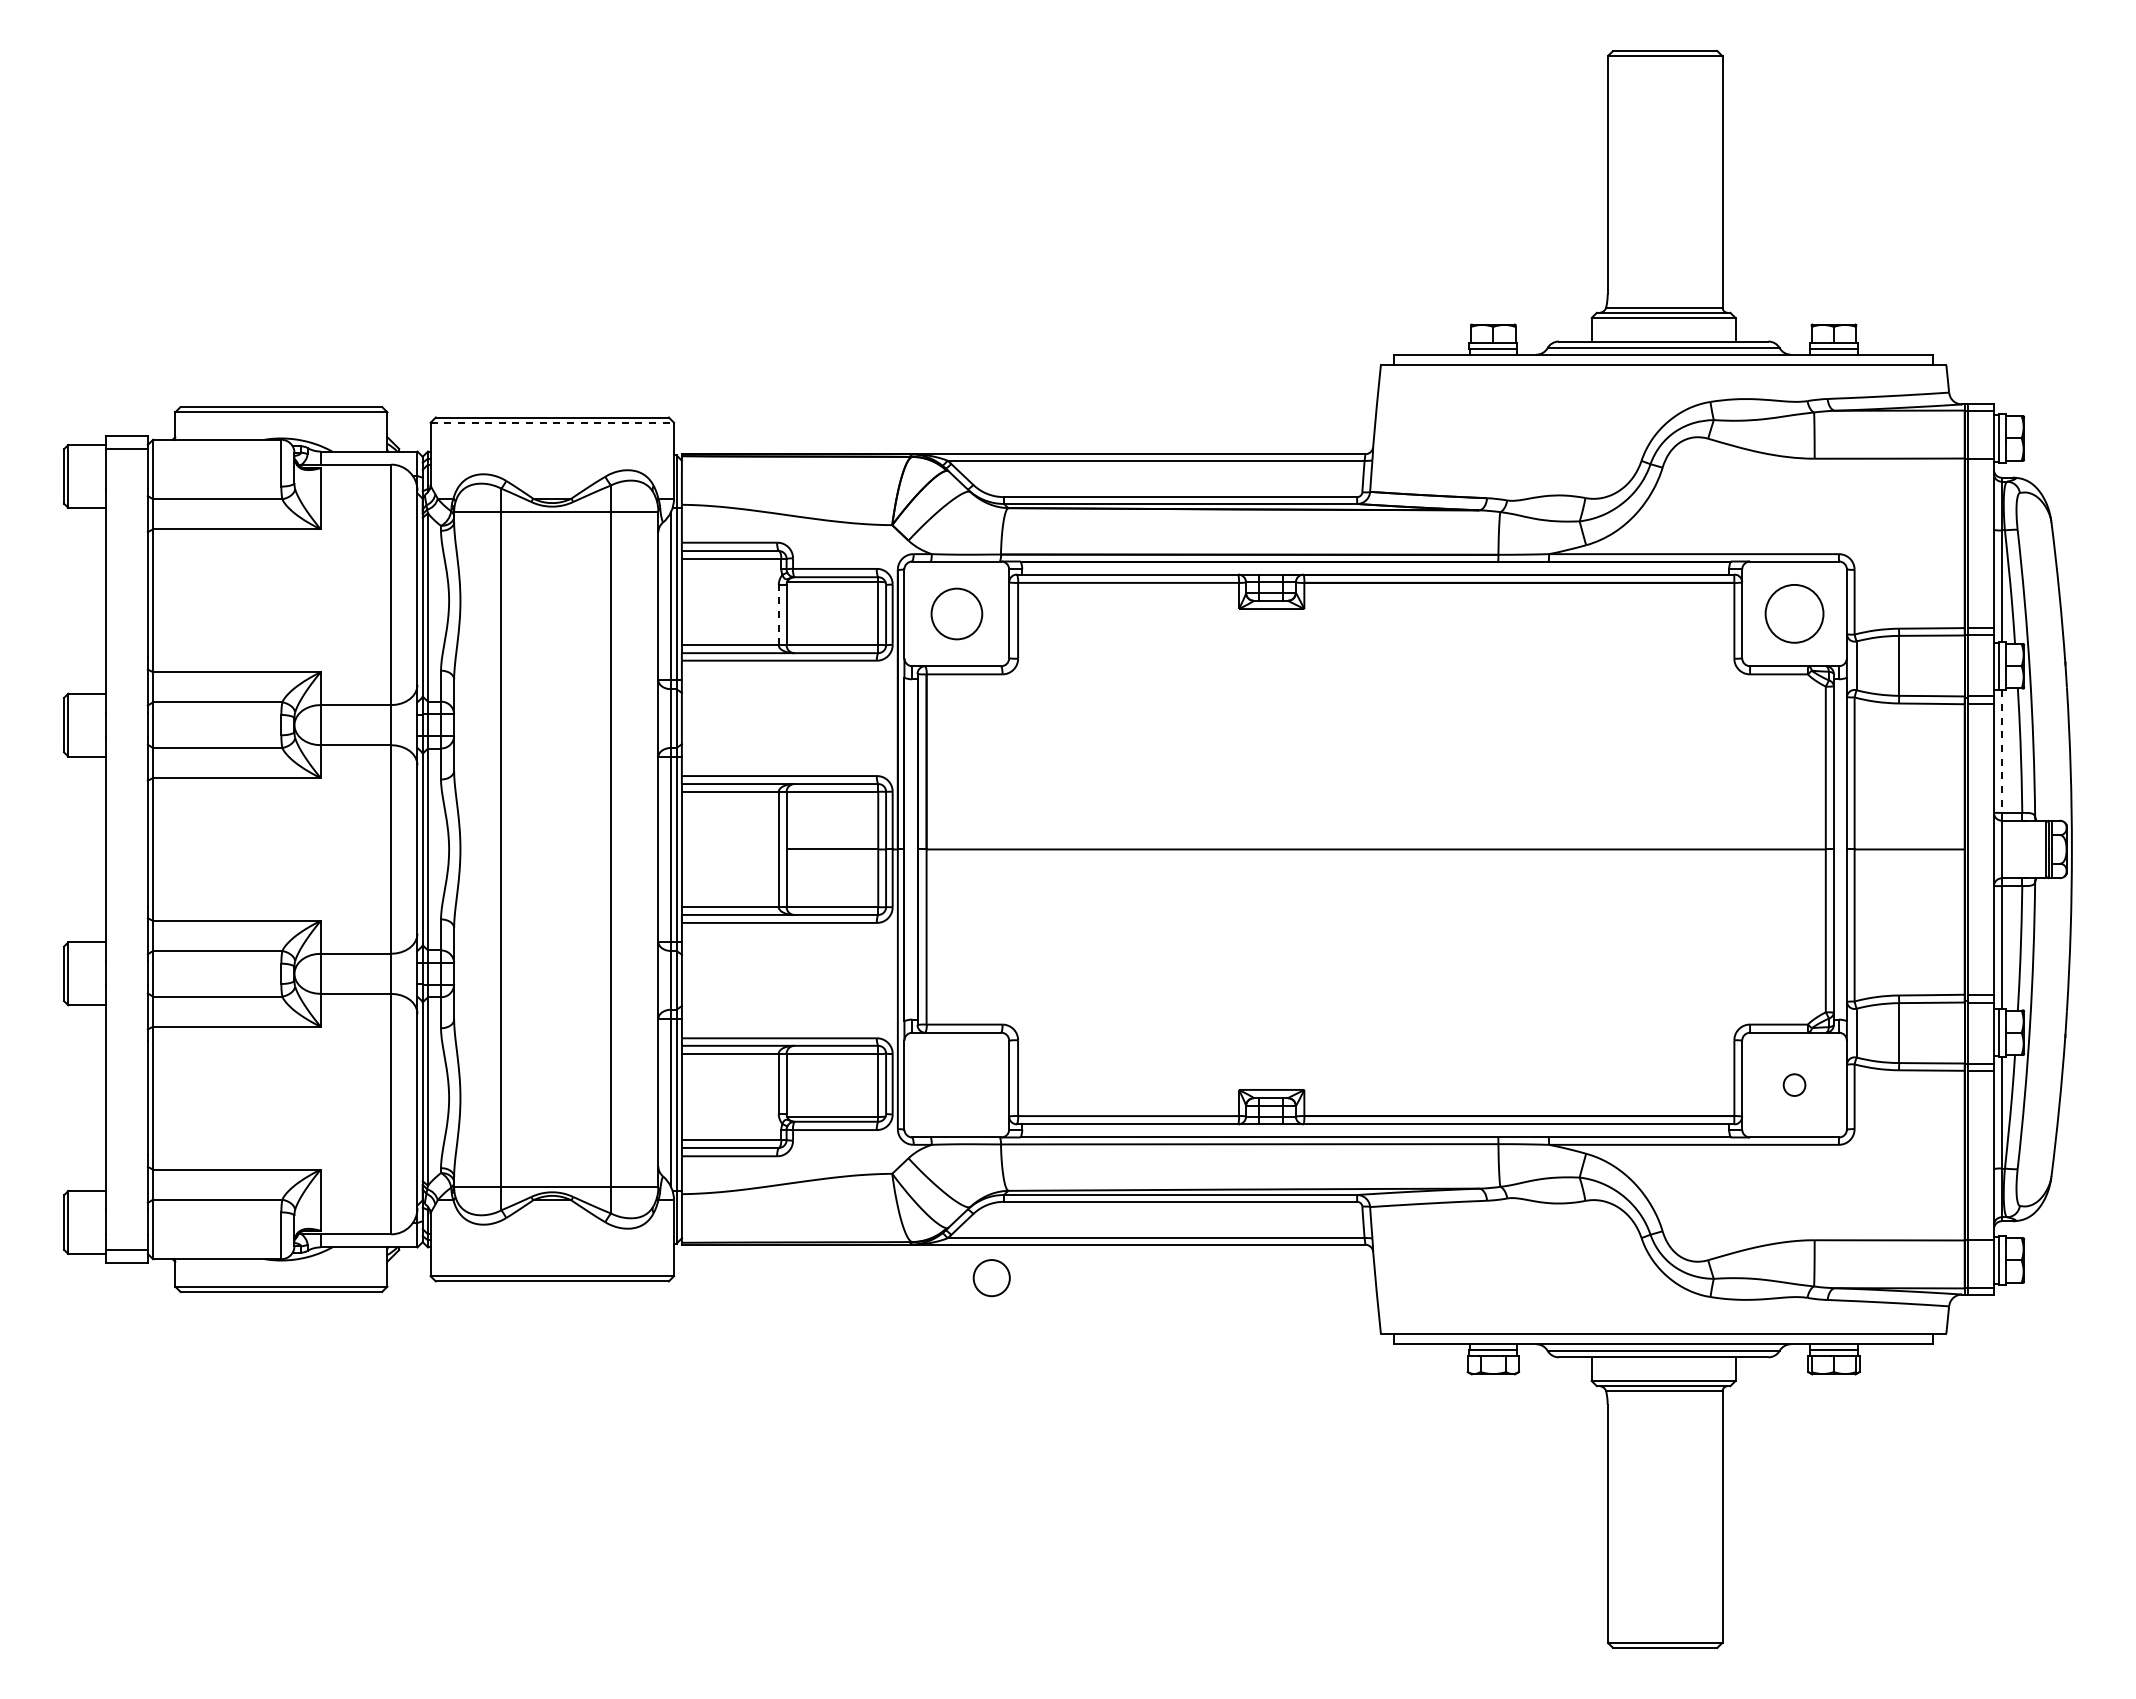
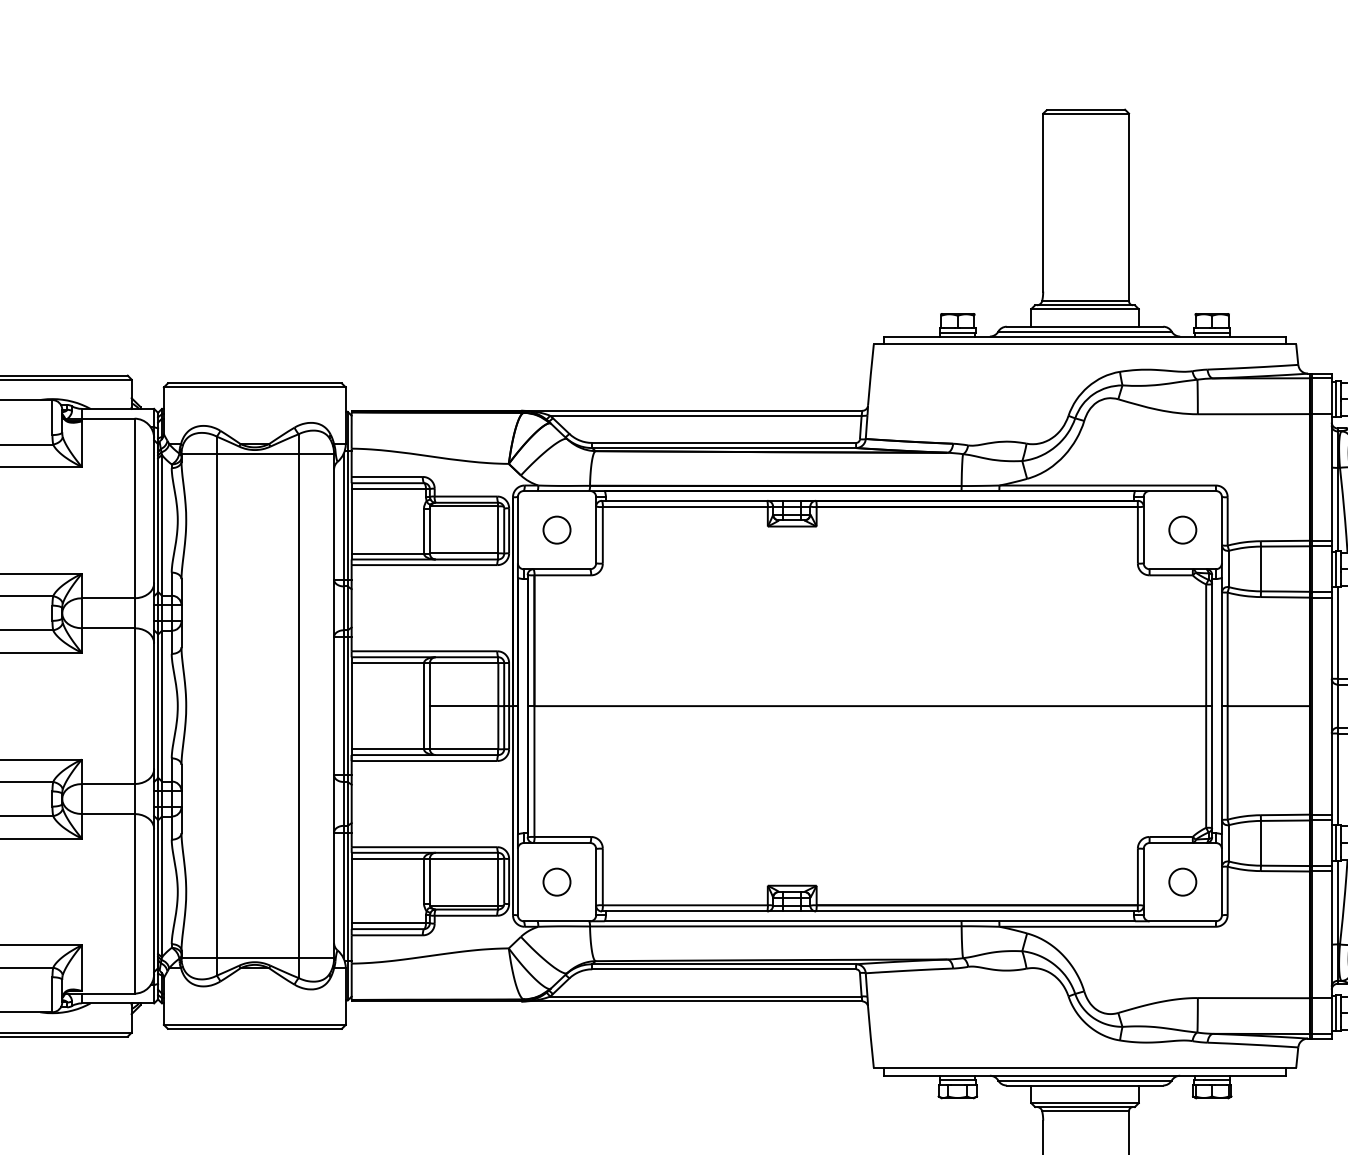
line: (552, 422) -> (255, 387), dashed -> solid
circle: (956, 613) -> (556, 529), size x0.71
circle: (1794, 613) -> (1182, 529), size x0.62
line: (778, 614) -> (423, 530), dashed -> solid
line: (2001, 752) -> (1337, 633), dashed -> solid
circle: (1794, 1085) -> (1182, 882), size x1.67
circle: (991, 1278) -> (556, 882), moved

